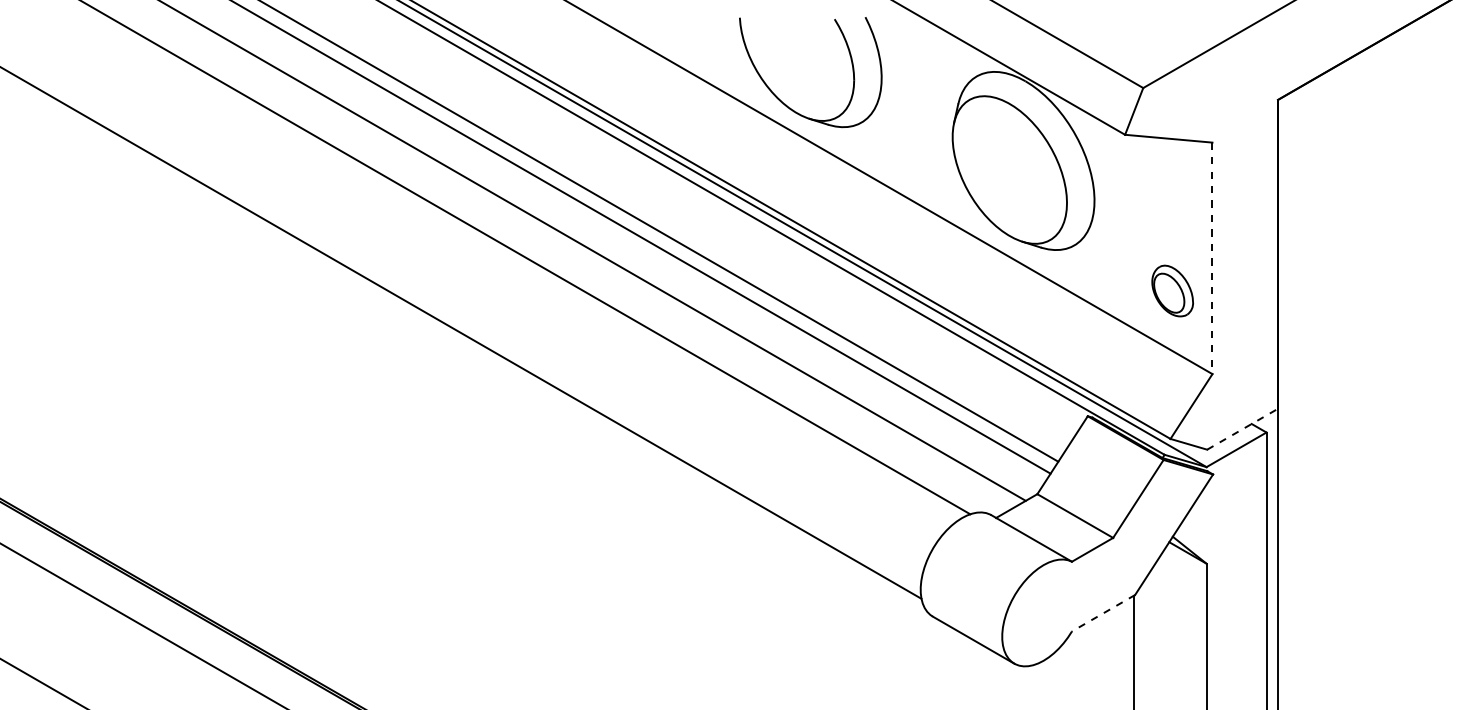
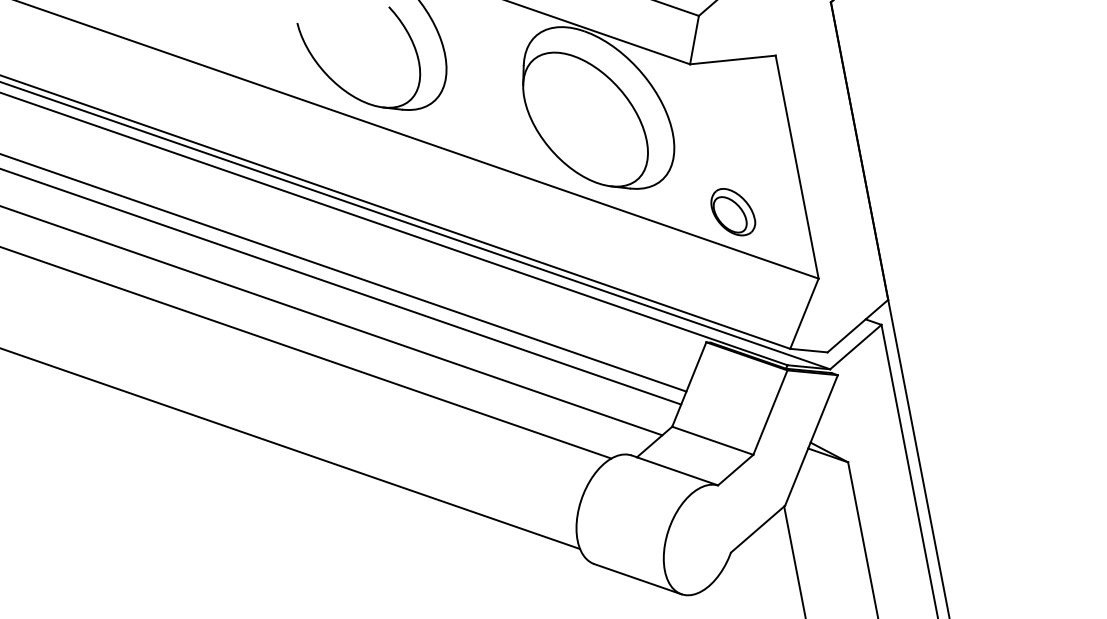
line: (1212, 258) -> (797, 167), dashed -> solid
part: (1172, 290) -> (732, 211), moved
line: (1242, 429) -> (857, 326), dashed -> solid
line: (1103, 613) -> (758, 529), dashed -> solid

